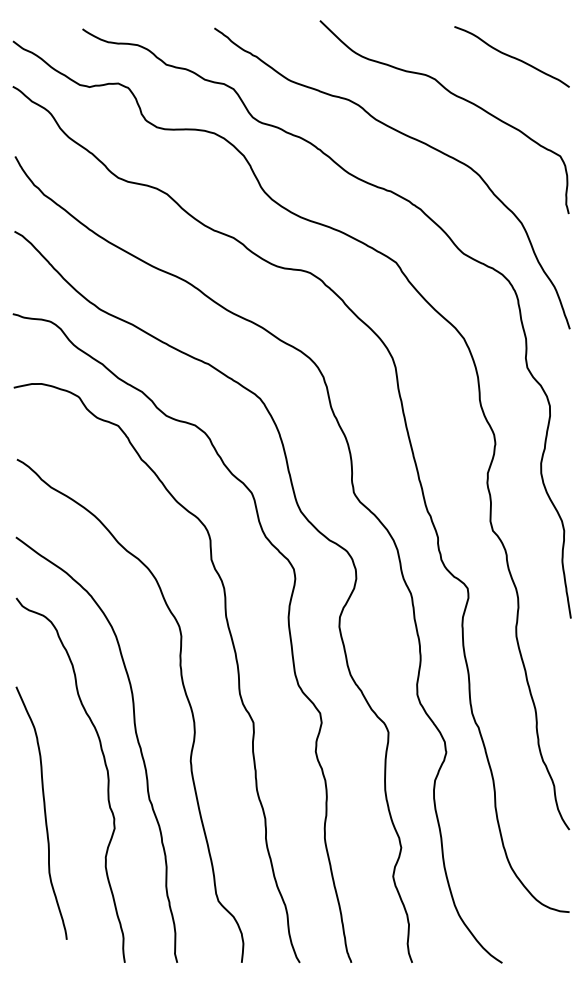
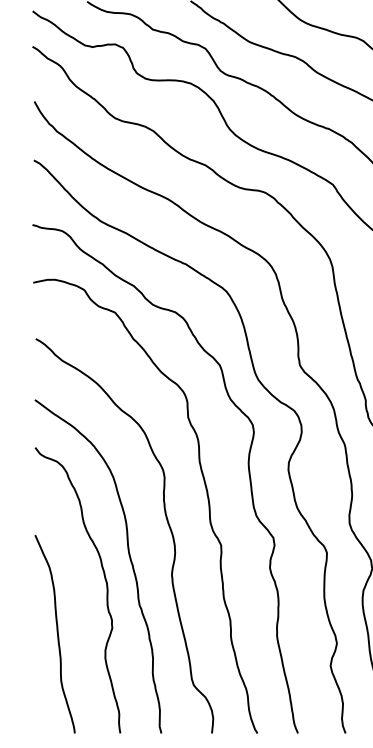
curve: (44, 812) -> (57, 633), moved

